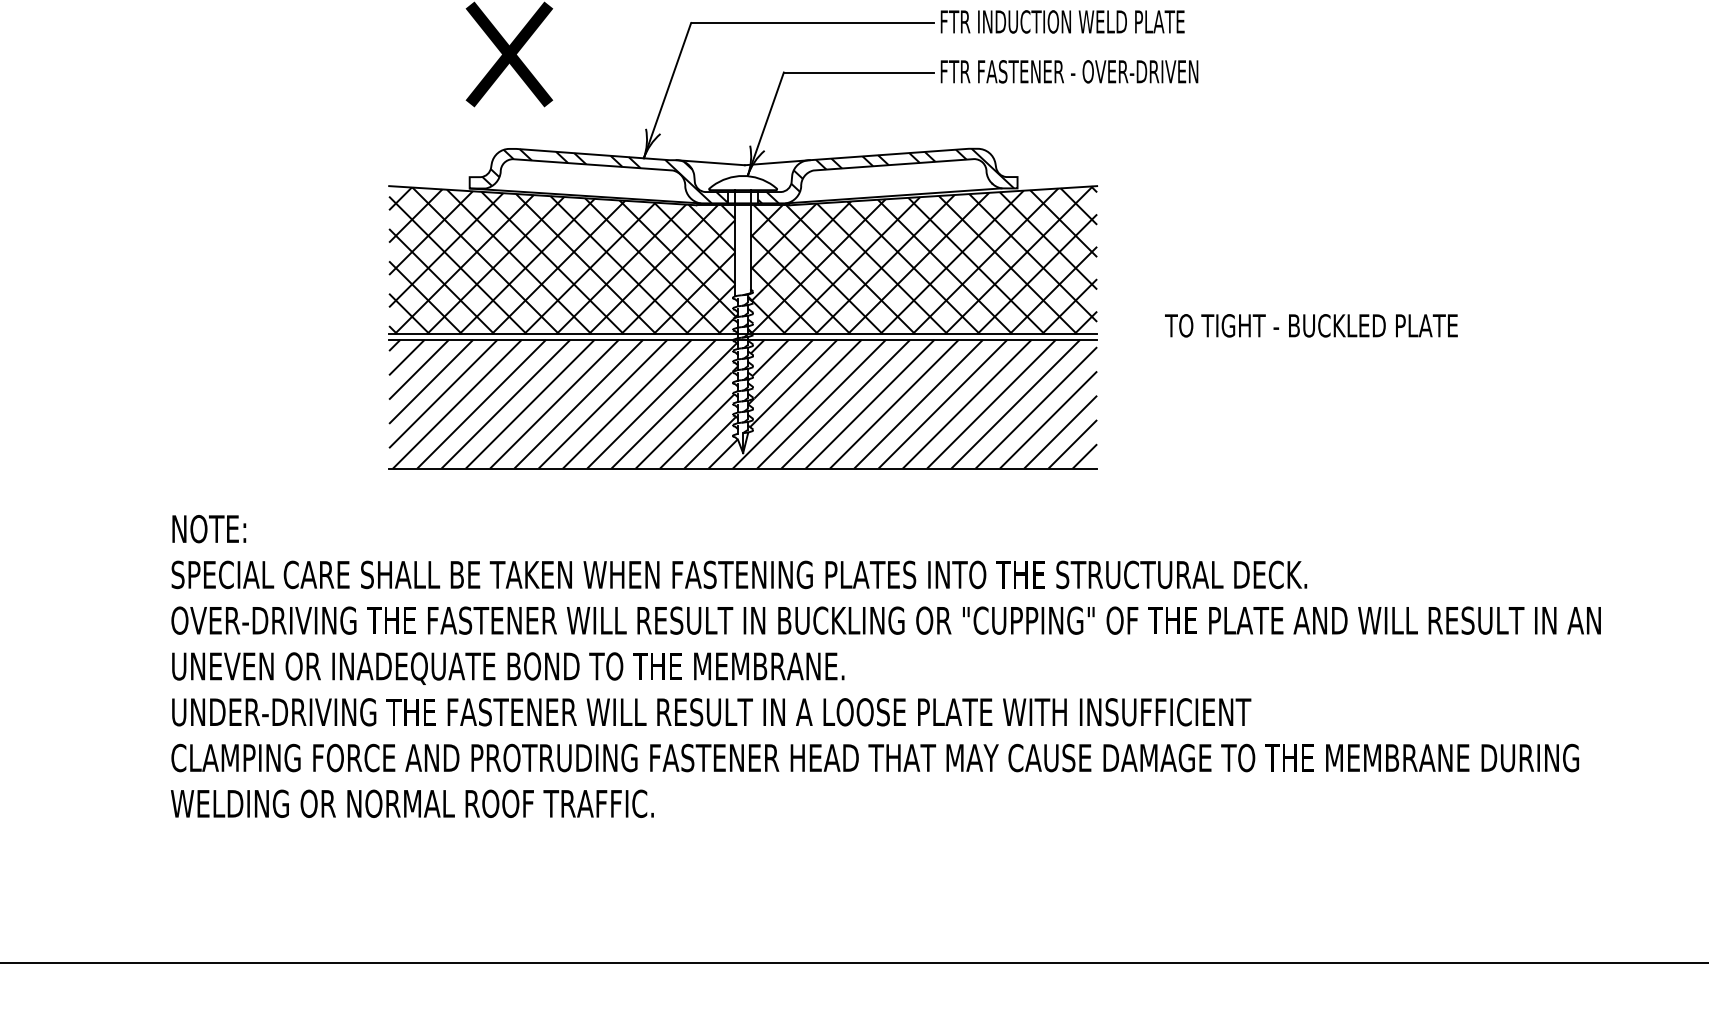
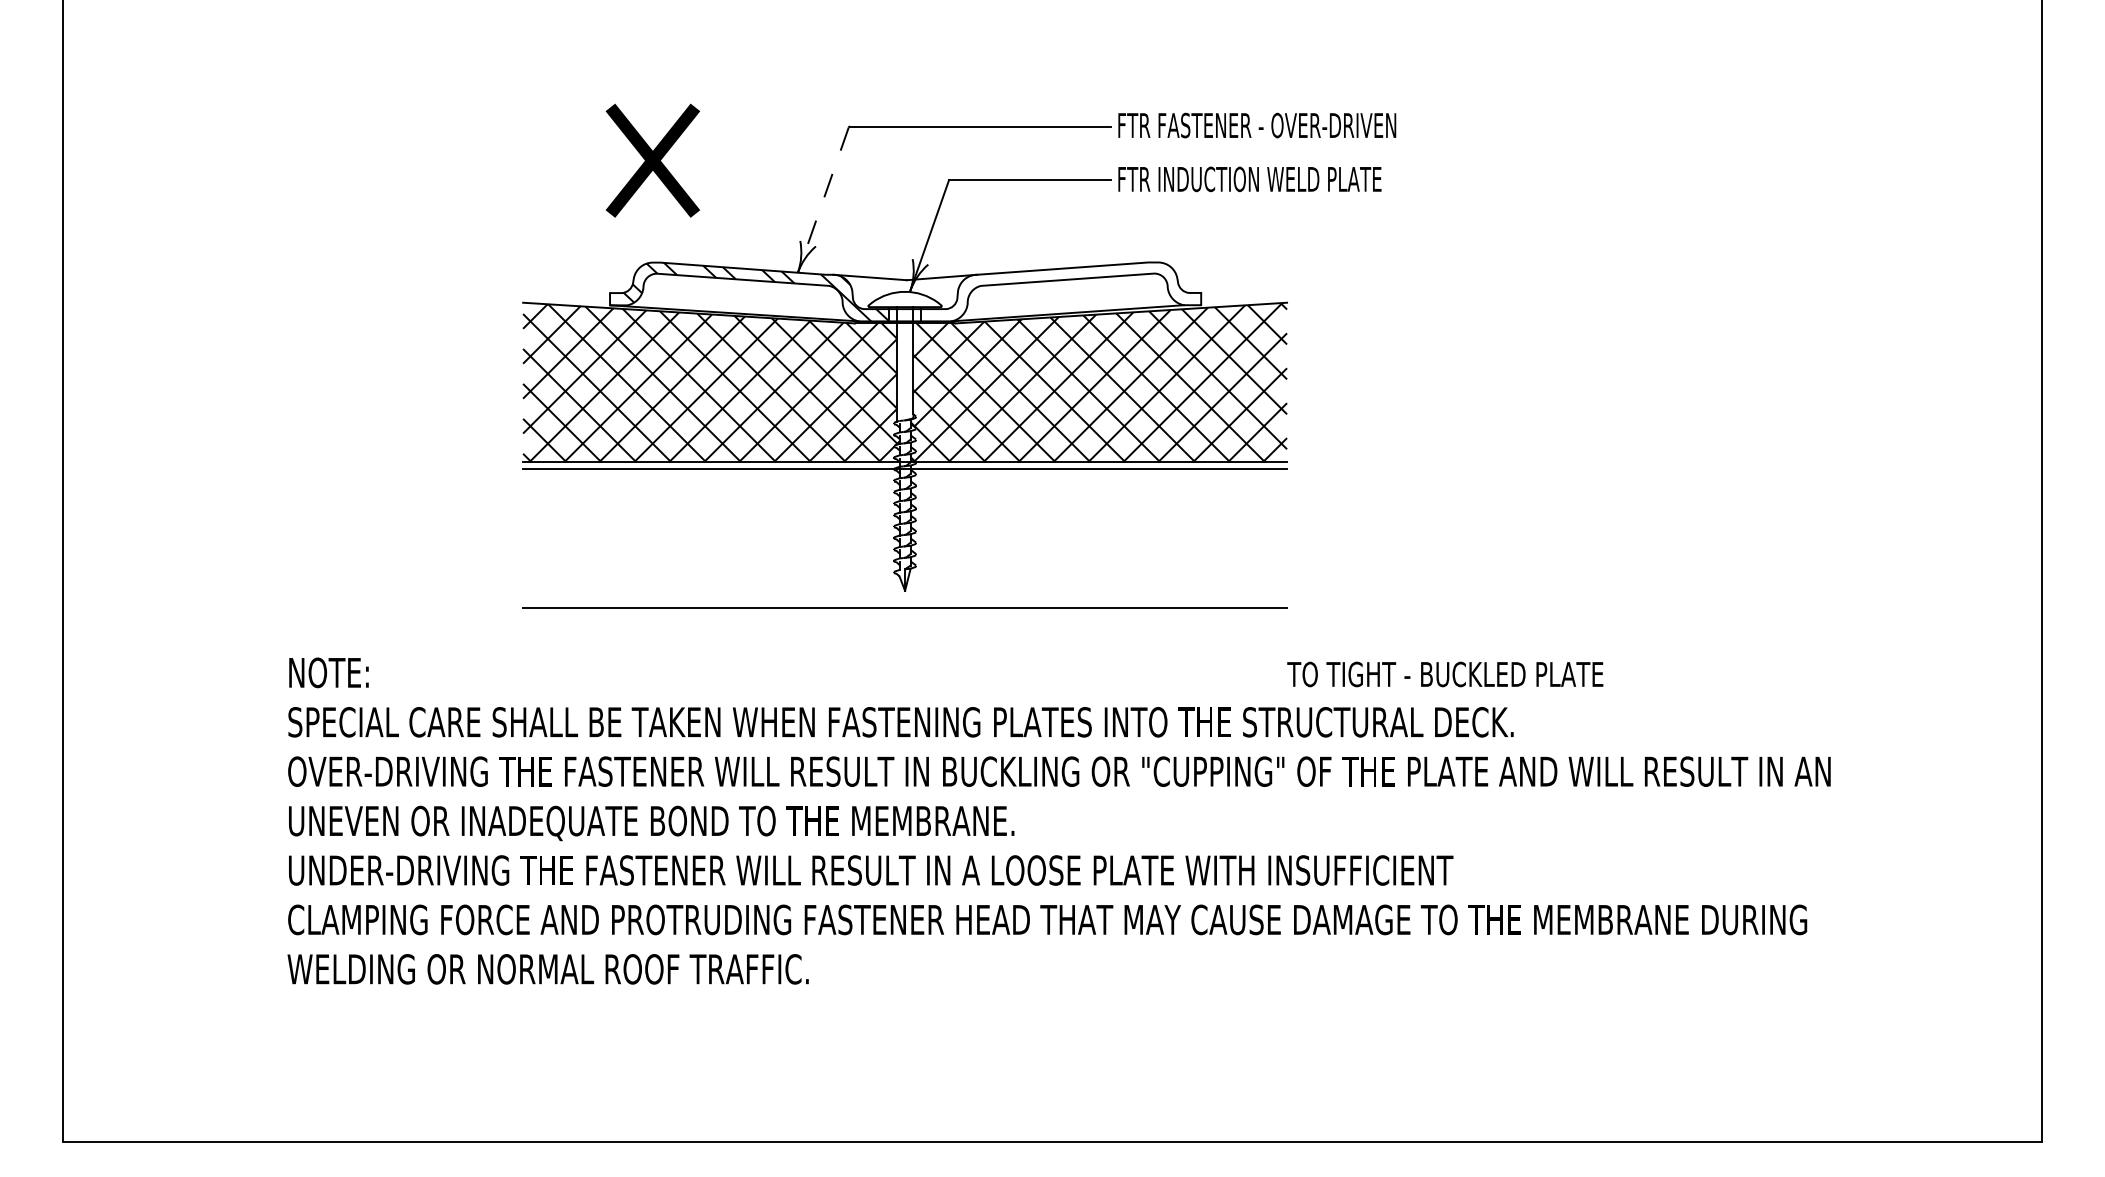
text: (1089, 21) -> (1278, 125), FTR INDUCTION WELD PLATE -> FTR FASTENER - OVER-DRIVEN
text: (1089, 71) -> (1278, 179), FTR FASTENER - OVER-DRIVEN -> FTR INDUCTION WELD PLATE
line: (667, 91) -> (823, 200), solid -> dashed
hatch: (886, 175) -> (1059, 291), removed
text: (1311, 325) -> (1445, 674), moved
hatch: (743, 403) -> (905, 537), removed

